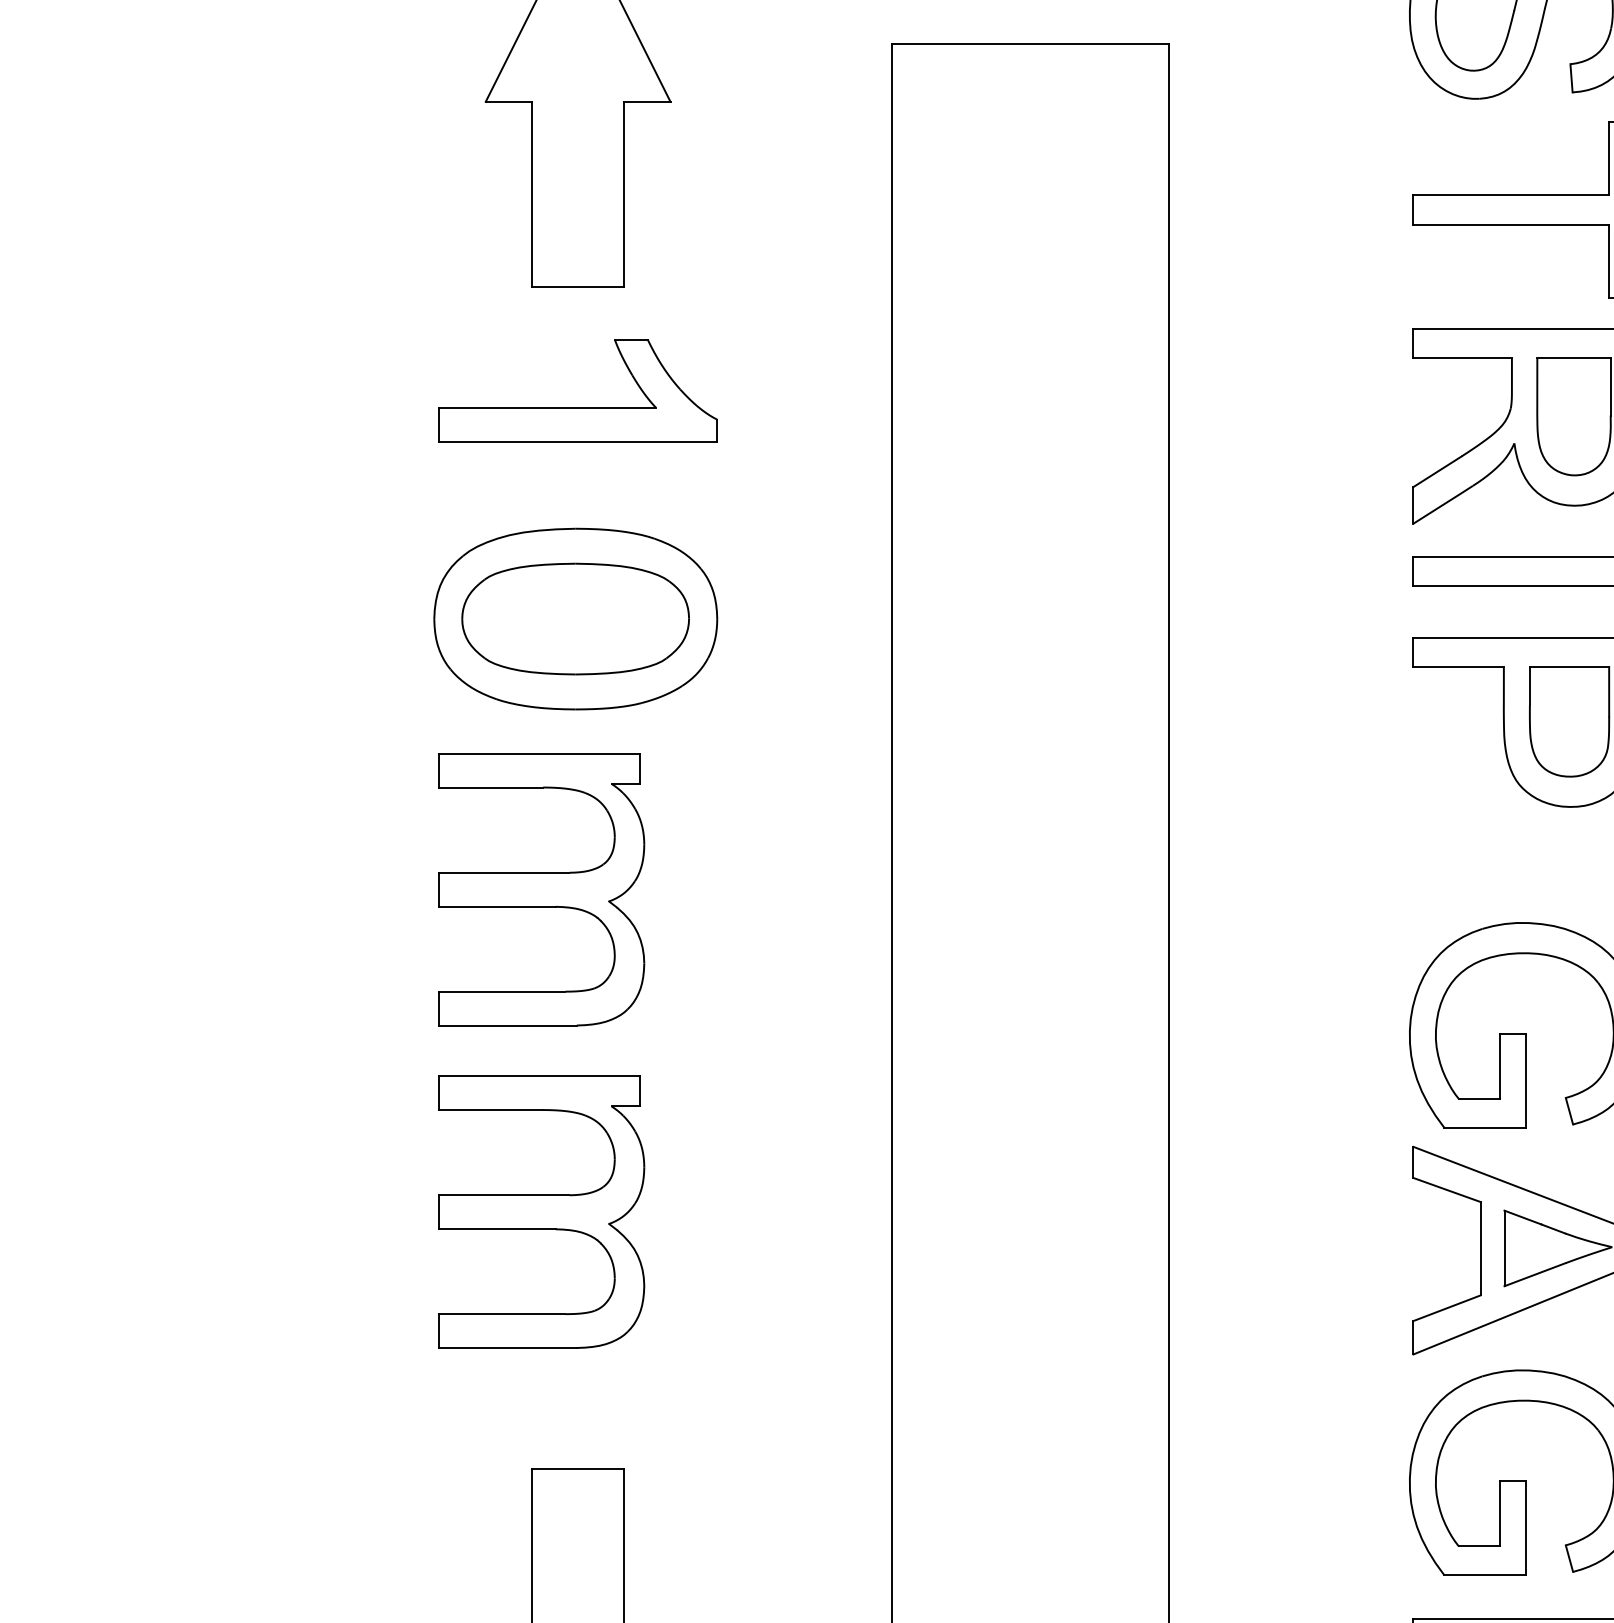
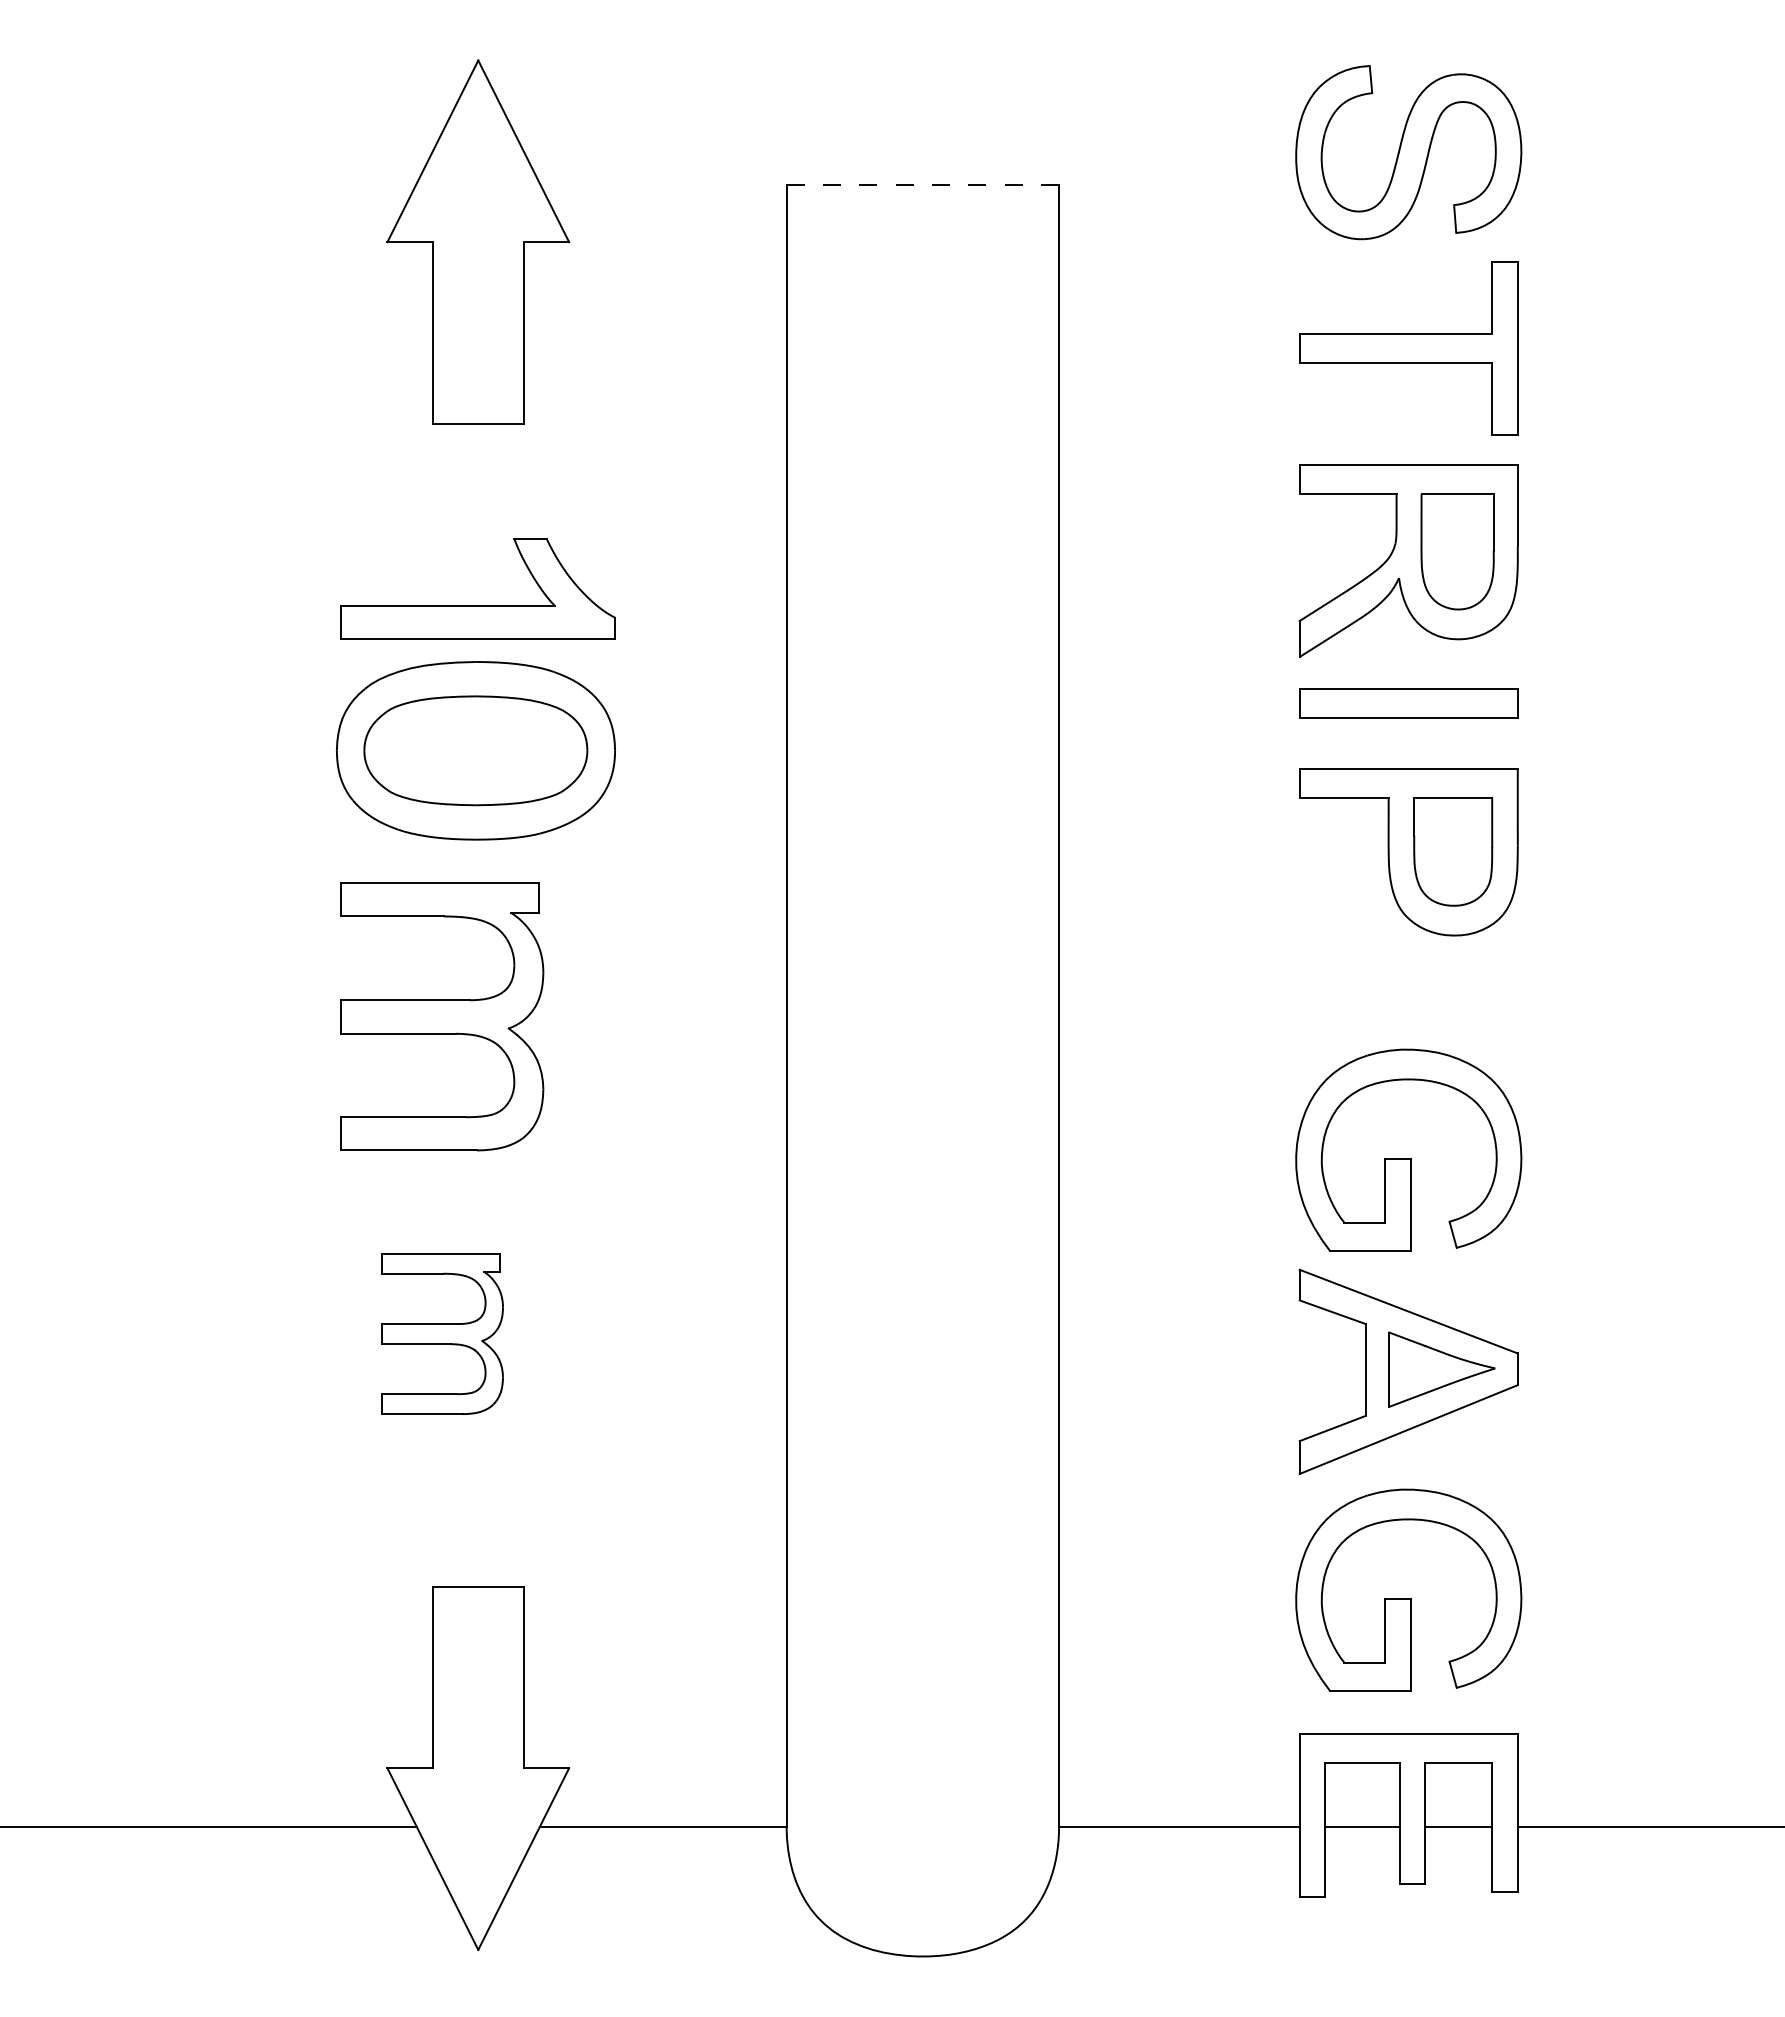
line: (1030, 44) -> (923, 185), solid -> dashed
part: (577, 407) -> (477, 605), moved
part: (541, 1211) -> (442, 1333), size x0.6

